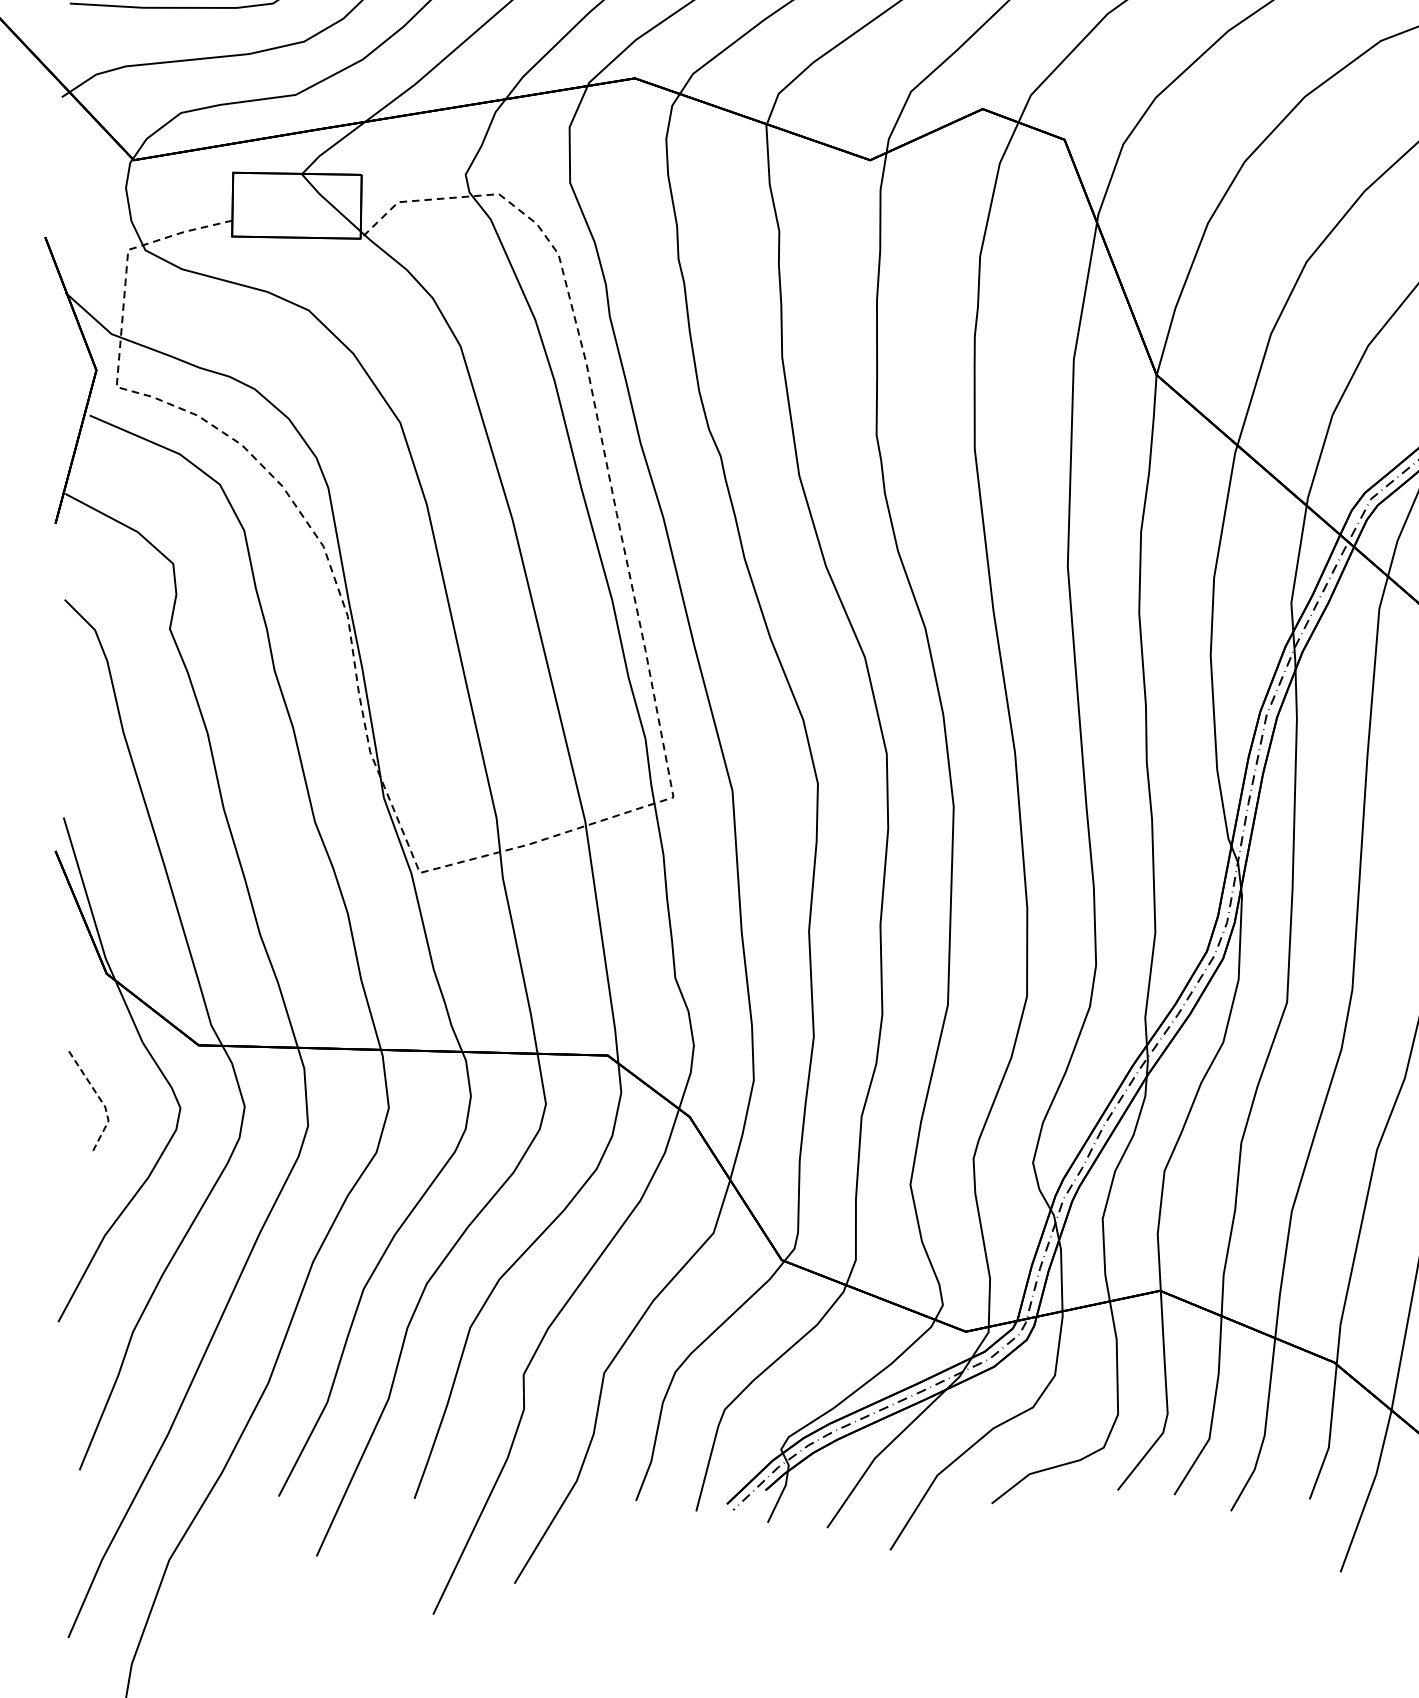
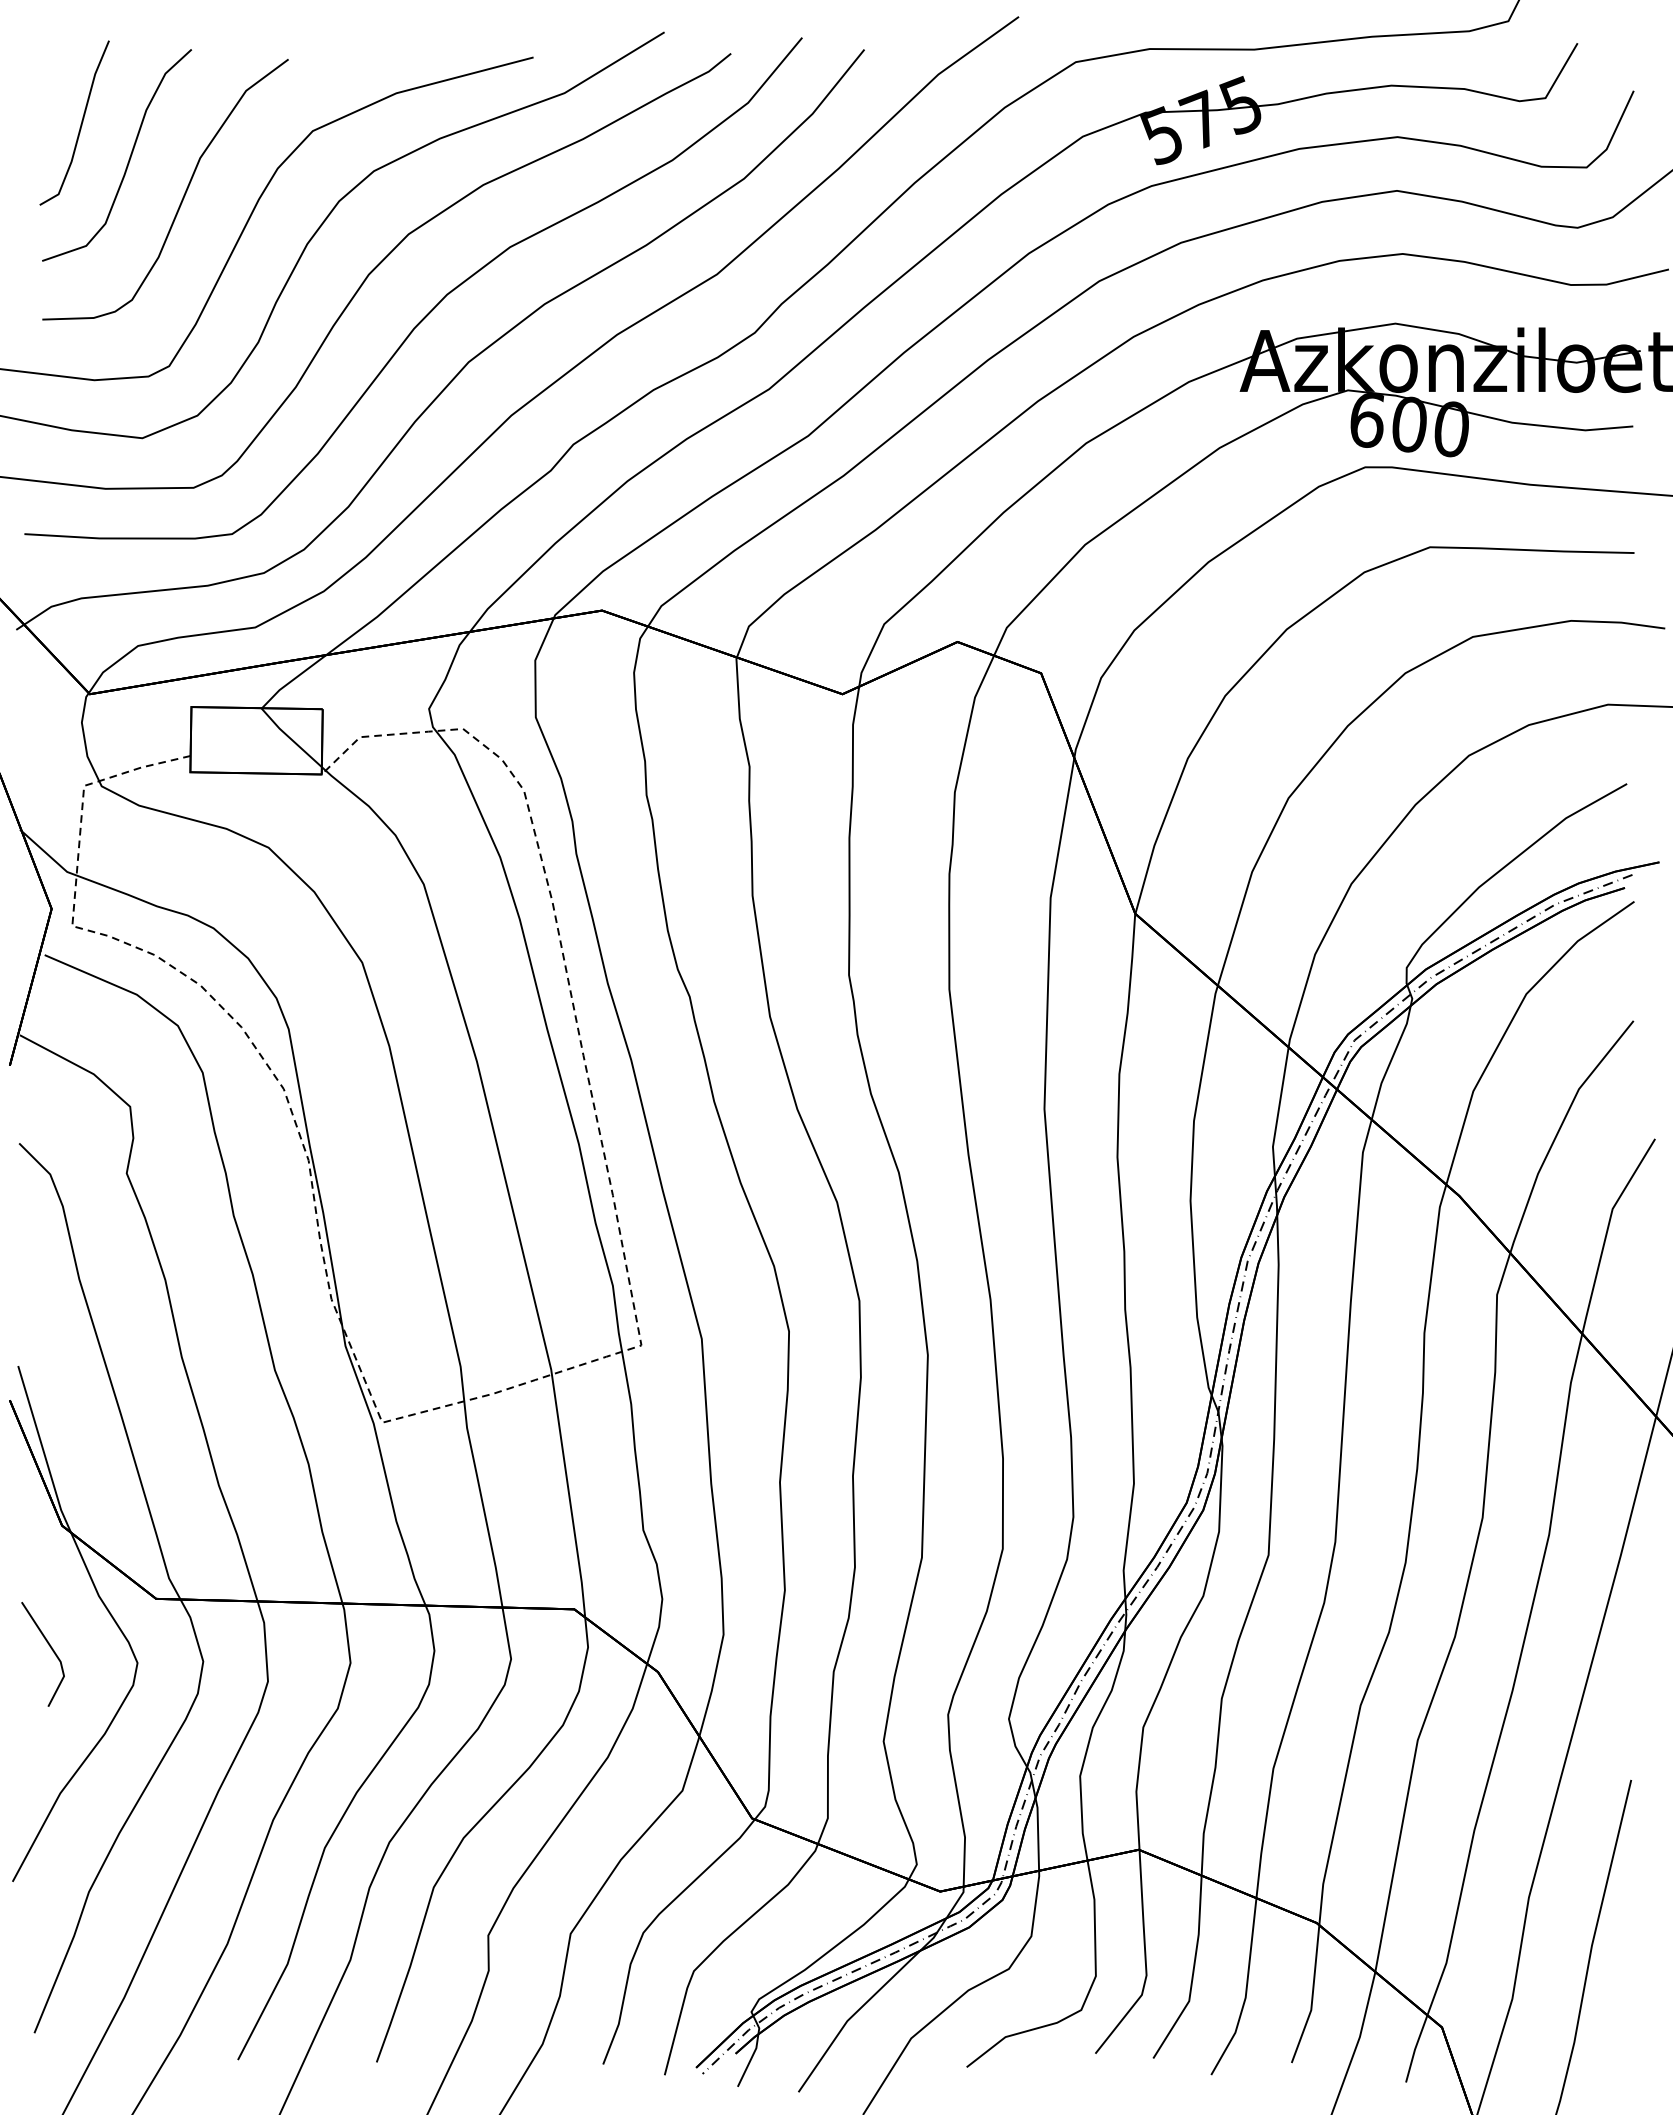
line: (100, 1098) -> (55, 1653), dashed -> solid

